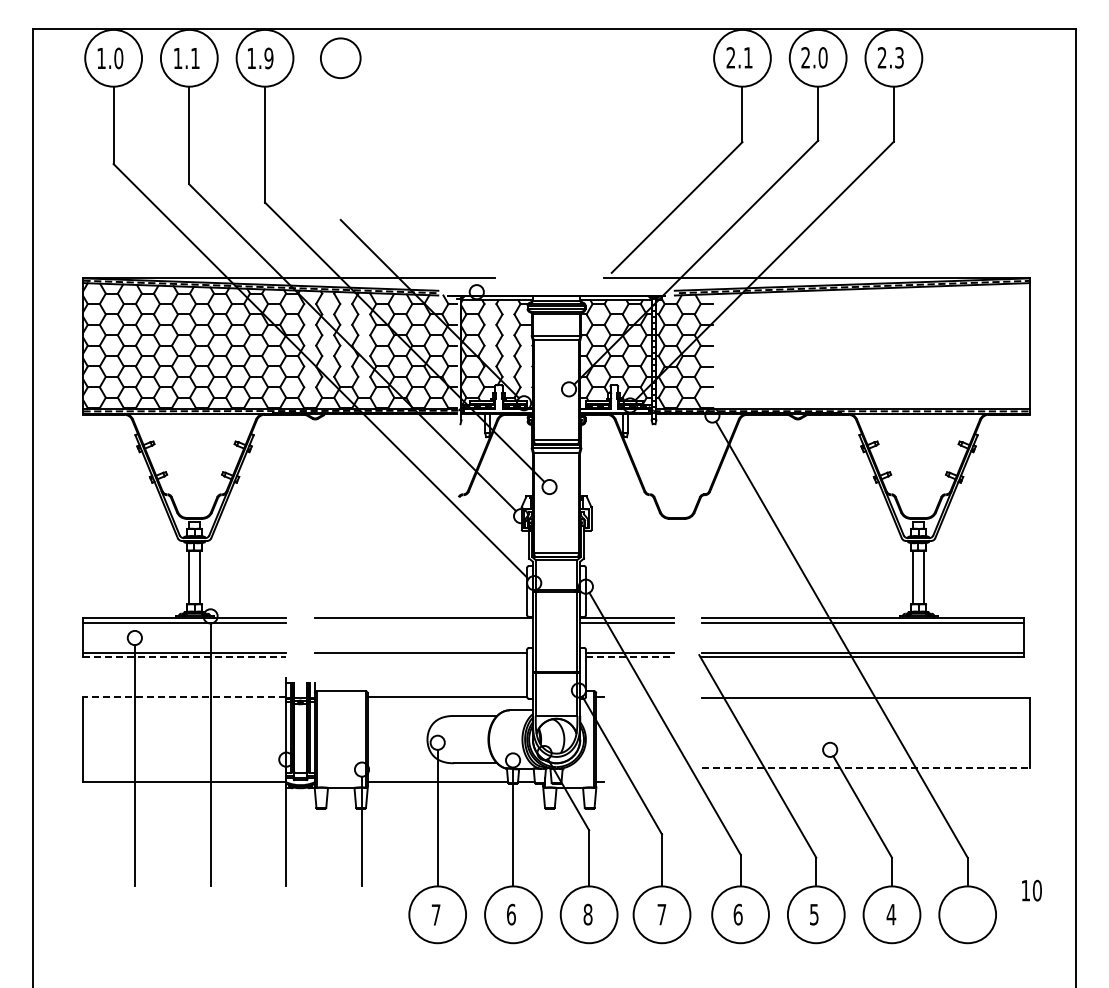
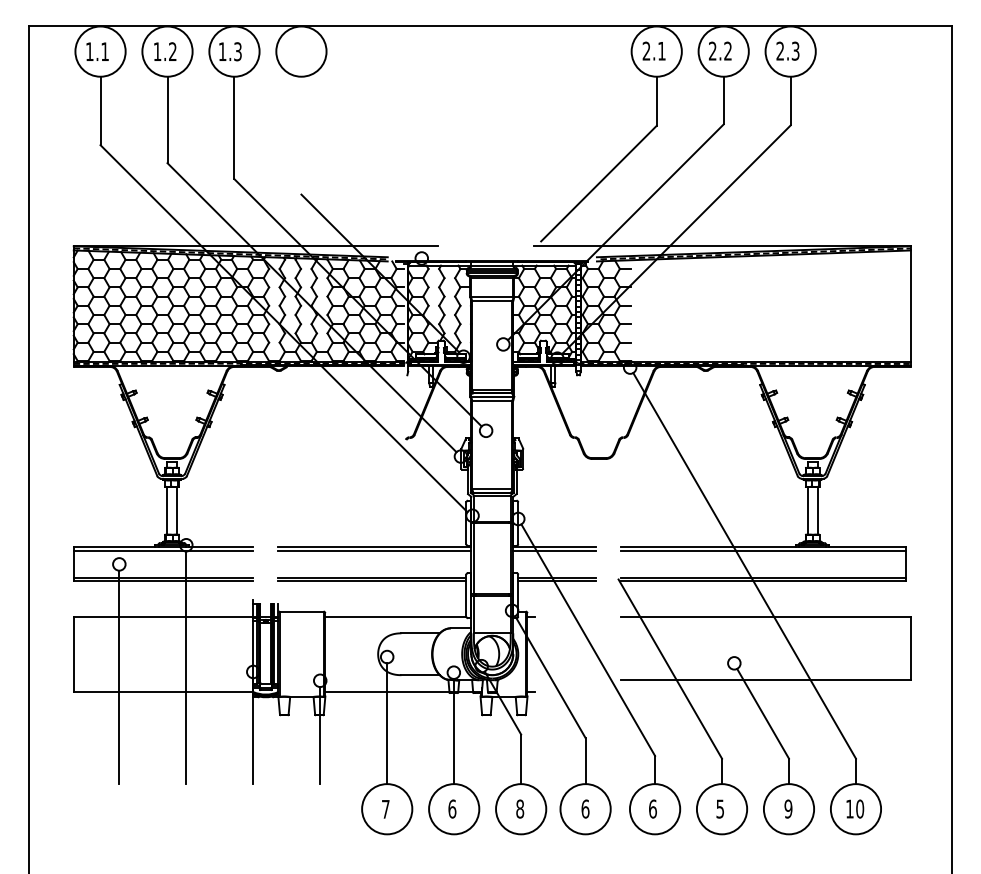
text: (195, 57) -> (172, 50), 1.1 -> 1.2
circle: (340, 57) -> (301, 50), size x1.43
text: (822, 57) -> (727, 50), 2.0 -> 2.2
text: (118, 58) -> (104, 51), 1.0 -> 1.1
text: (268, 58) -> (237, 51), 1.9 -> 1.3
line: (423, 622) -> (374, 550), added
line: (185, 657) -> (164, 581), dashed -> solid
line: (420, 657) -> (371, 581), added
line: (629, 657) -> (556, 581), dashed -> solid
line: (184, 697) -> (163, 616), dashed -> solid
line: (866, 768) -> (766, 679), dashed -> solid
text: (1031, 890) -> (854, 808), moved
text: (661, 914) -> (585, 808), 7 -> 6
text: (891, 914) -> (788, 808), 4 -> 9

